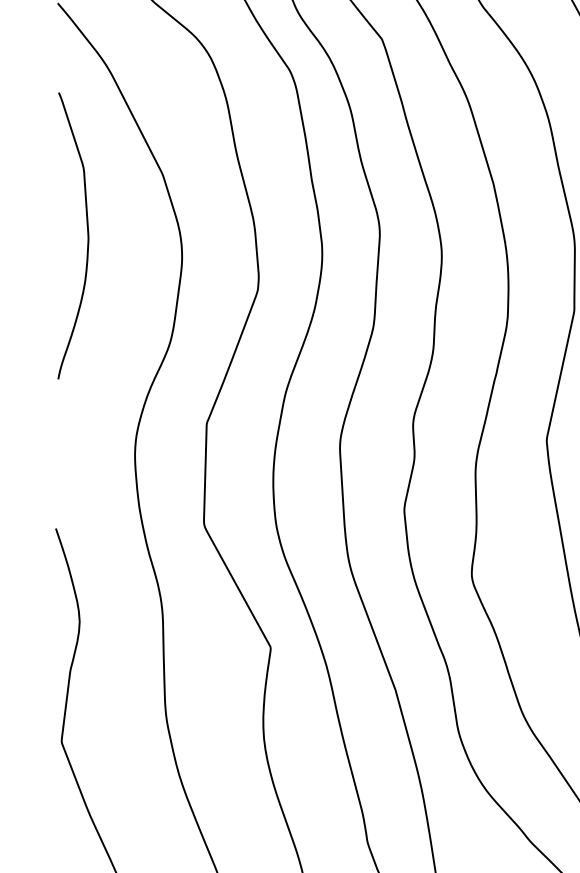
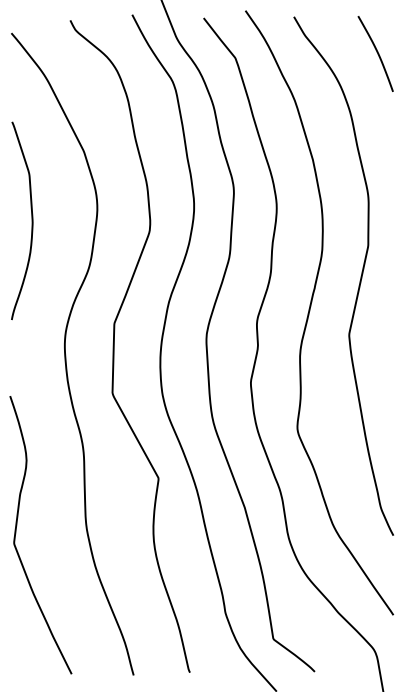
curve: (86, 235) -> (31, 220), moved

